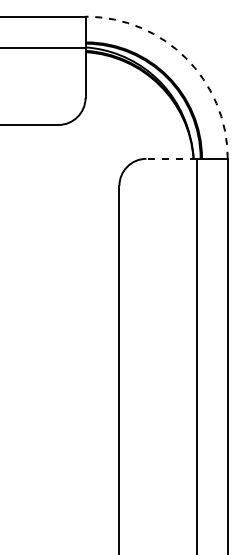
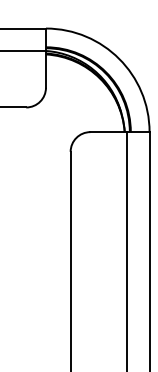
arc: (186, 58) -> (119, 59), dashed -> solid
line: (171, 158) -> (108, 131), dashed -> solid

